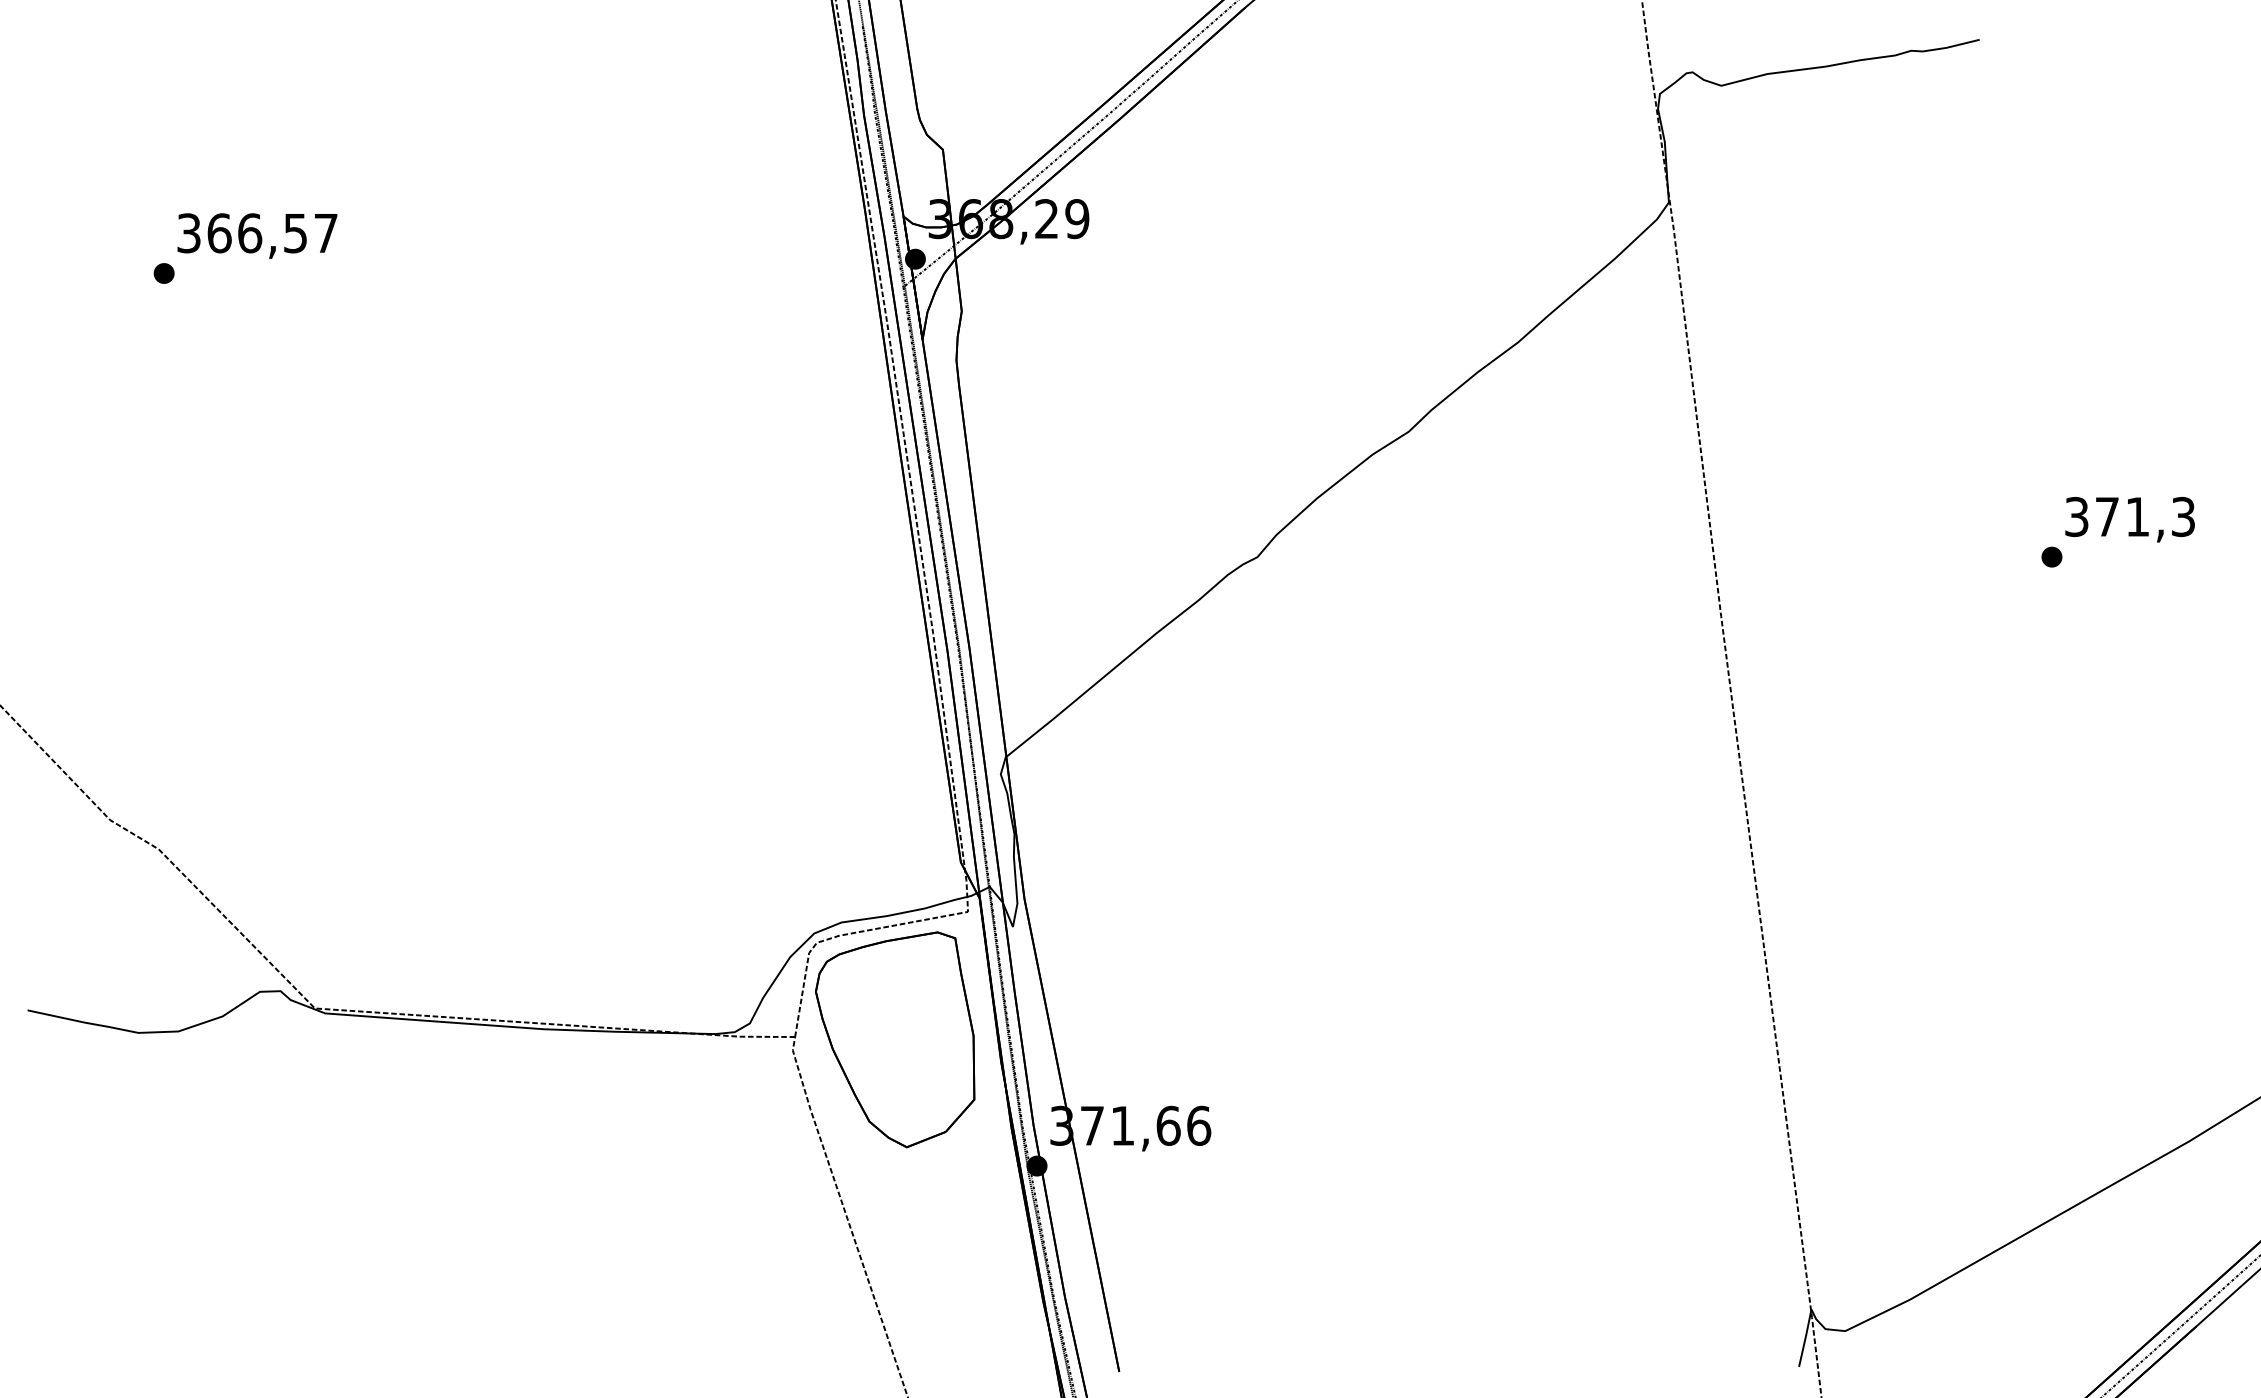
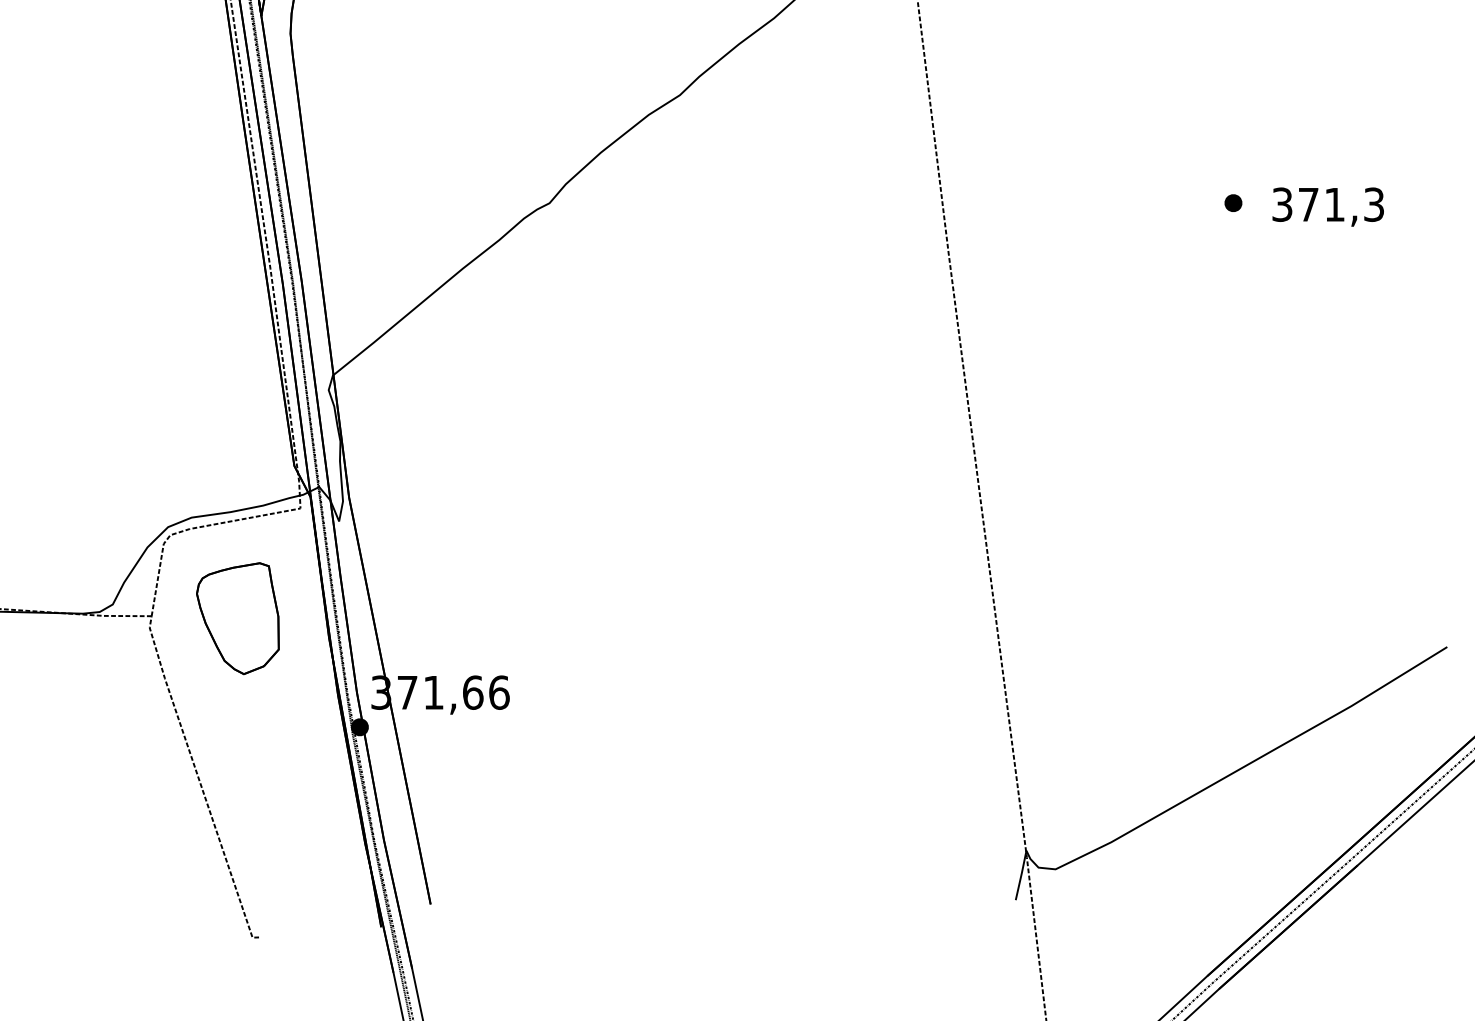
text: (2129, 519) -> (1327, 206), moved
part: (895, 1039) -> (238, 618), size x0.6

